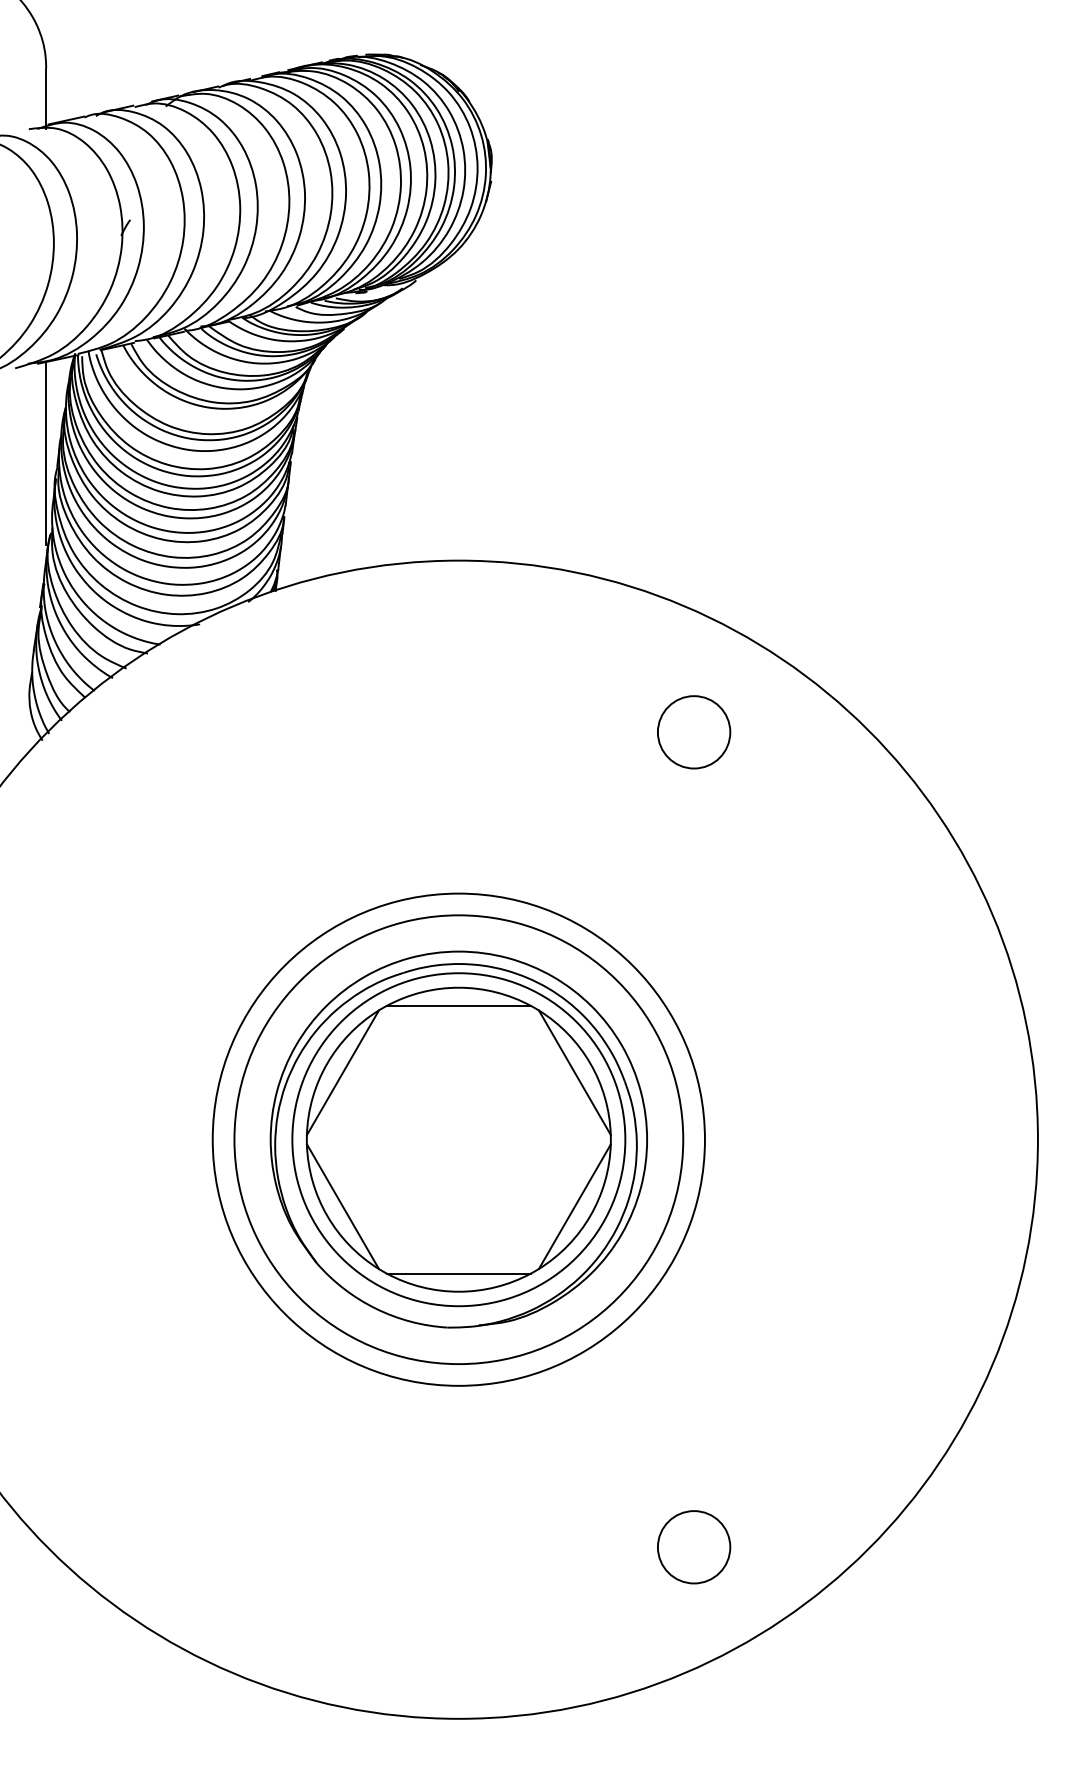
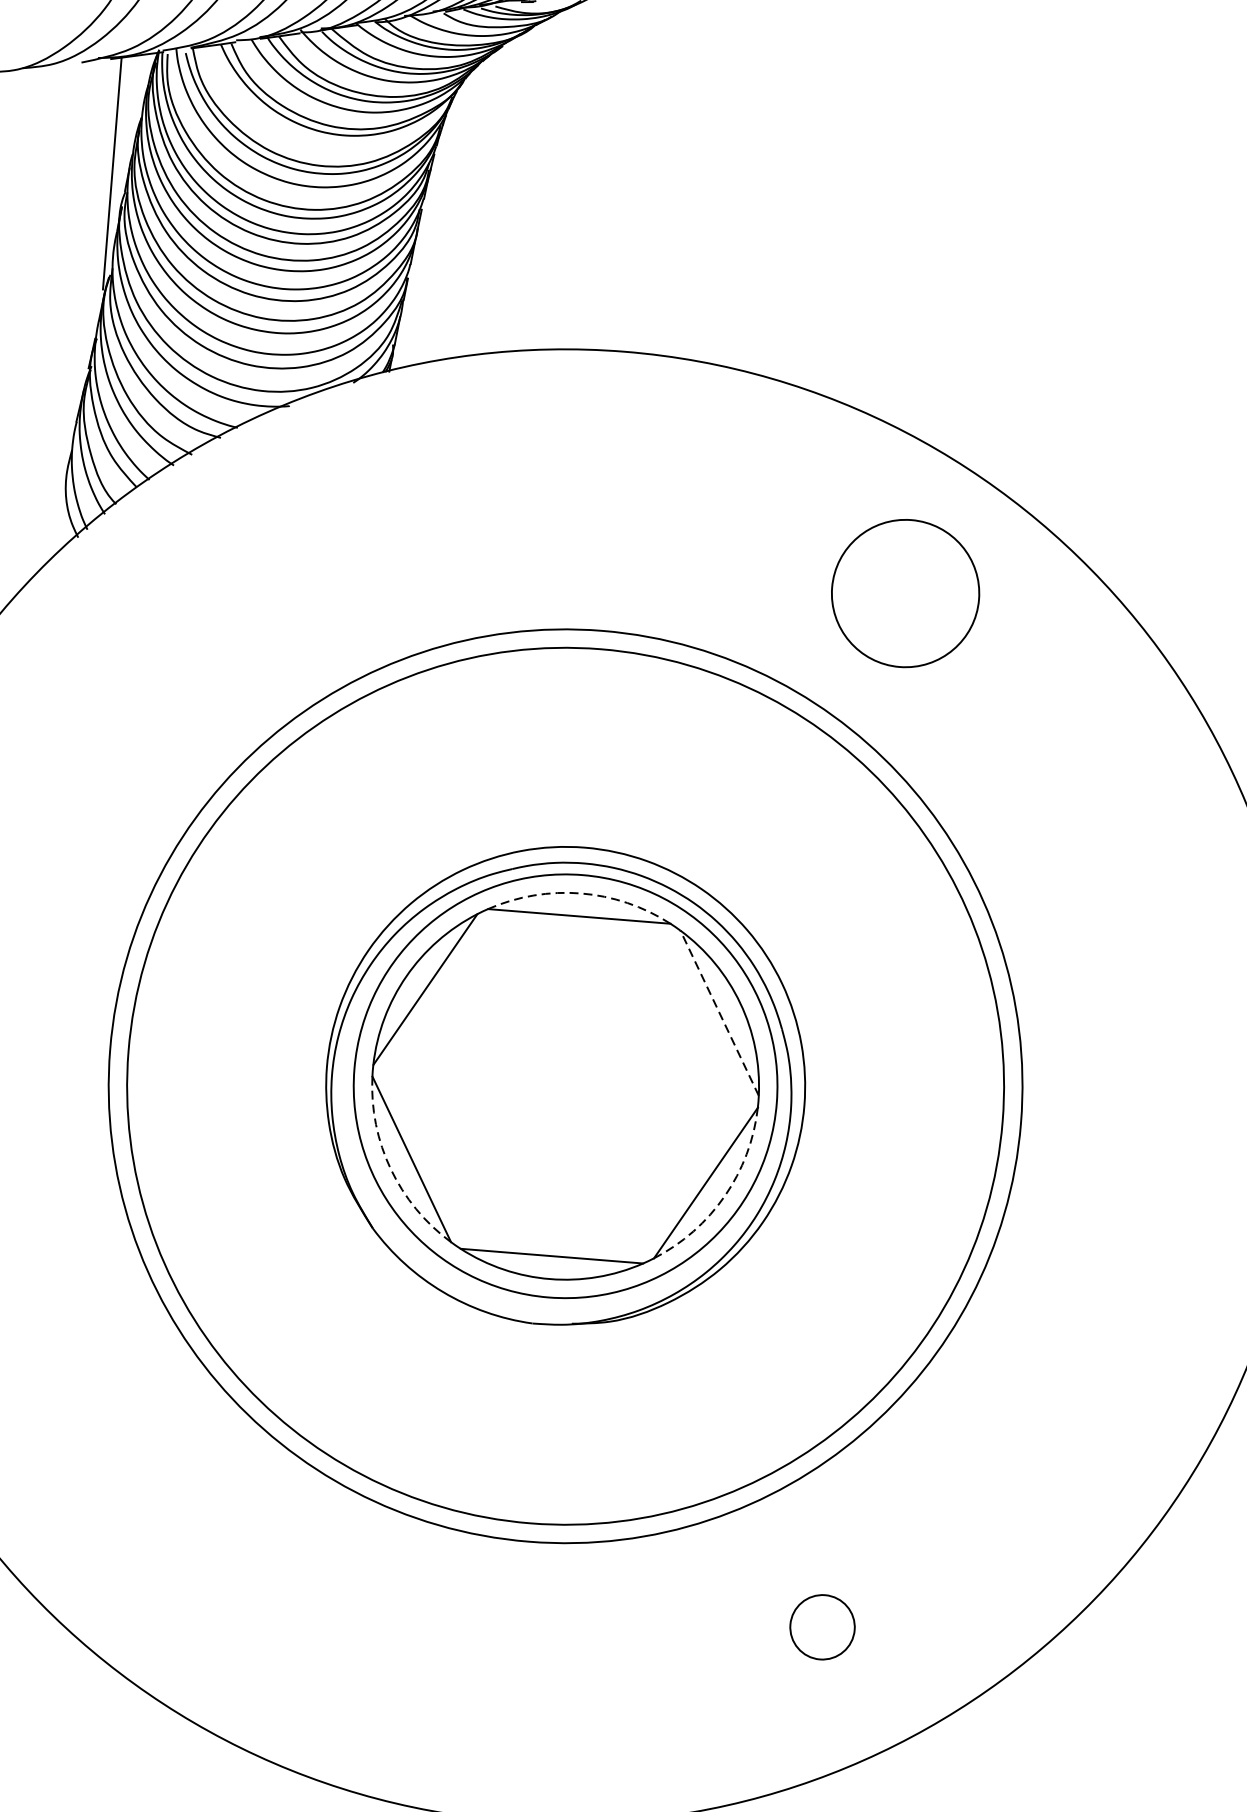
circle: (693, 732) -> (904, 593), size x1.6
arc: (458, 987) -> (580, 893), solid -> dashed
line: (574, 1072) -> (719, 1012), solid -> dashed
circle: (458, 1139) -> (565, 1085), size x1.4
circle: (458, 1139) -> (565, 1085), size x1.6
arc: (327, 1215) -> (391, 1168), solid -> dashed
arc: (590, 1215) -> (724, 1195), solid -> dashed
circle: (694, 1547) -> (822, 1627), size x0.7

